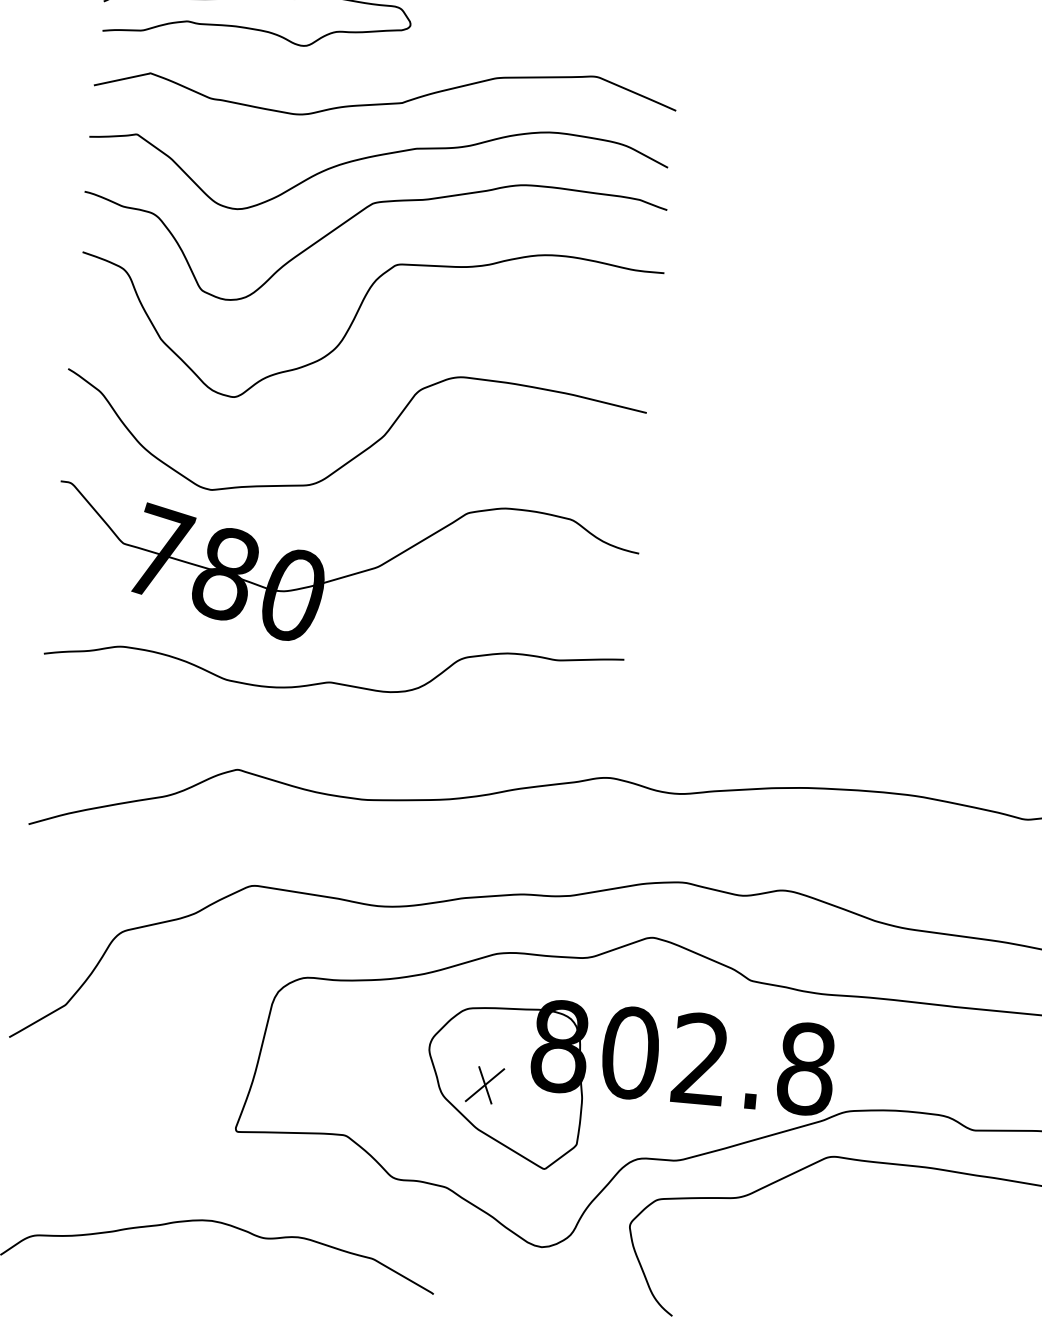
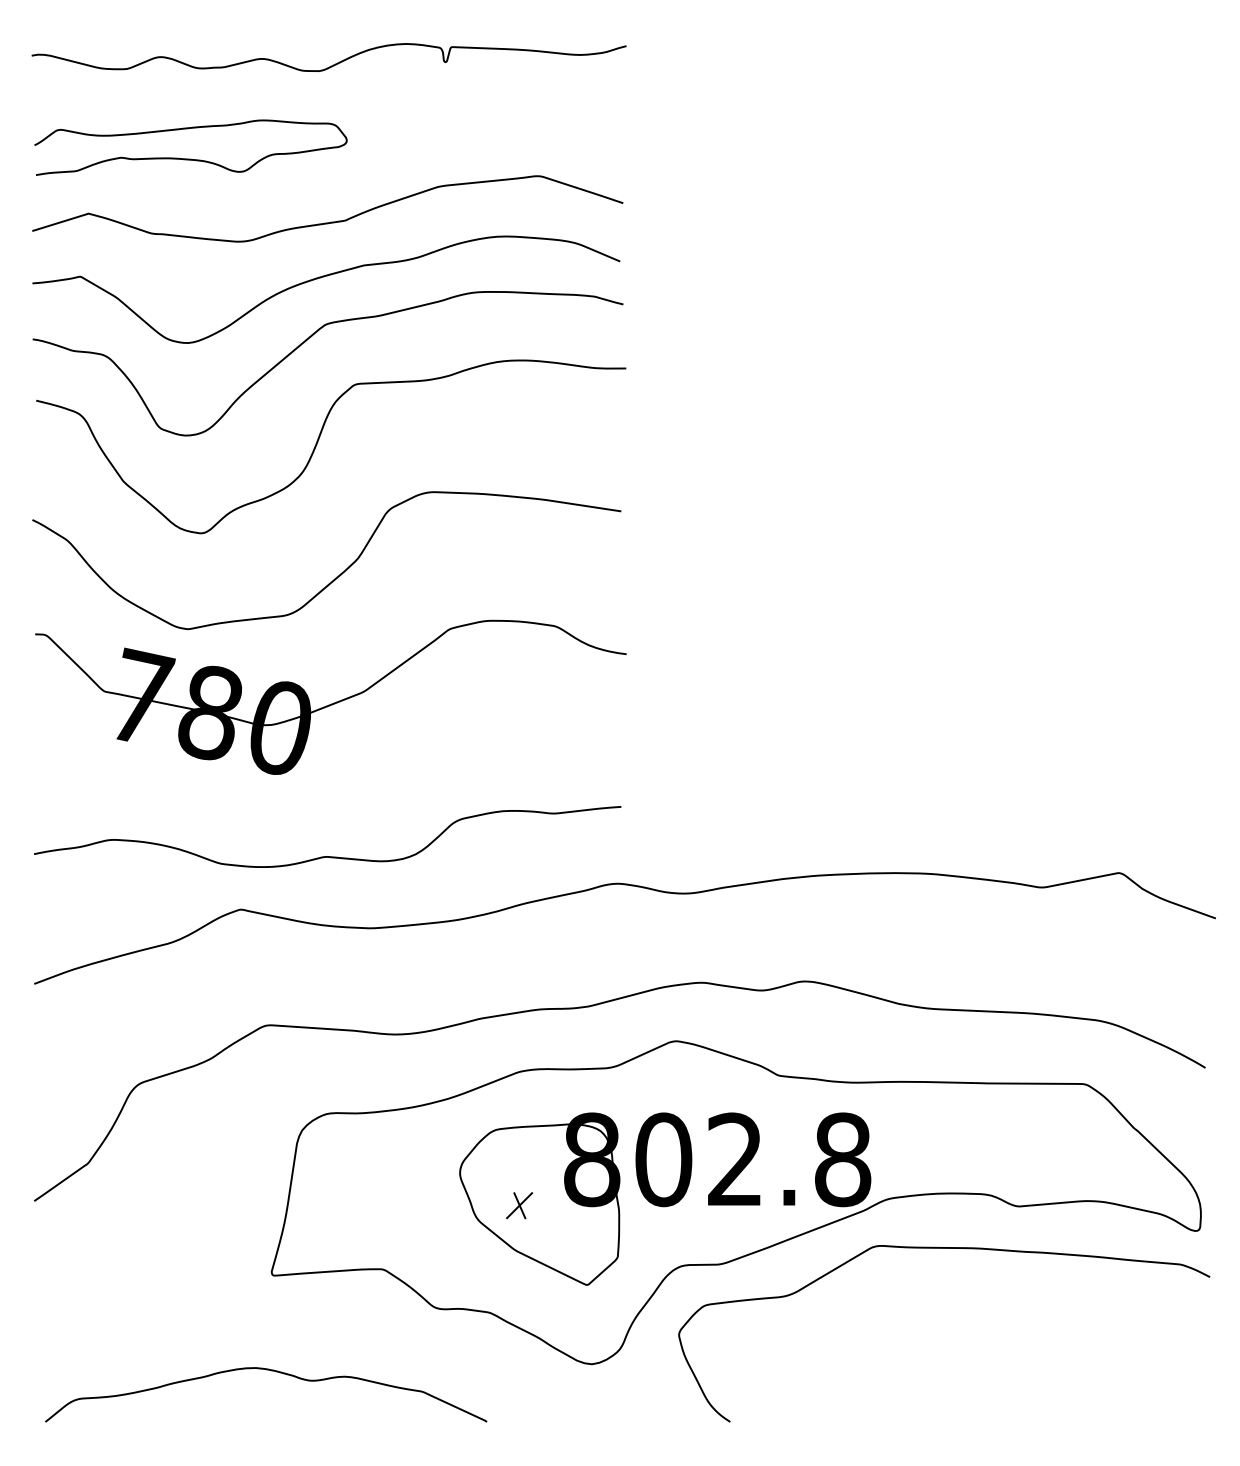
curve: (331, 682) -> (327, 856), moved
part: (484, 1084) -> (519, 1205), size x0.7

